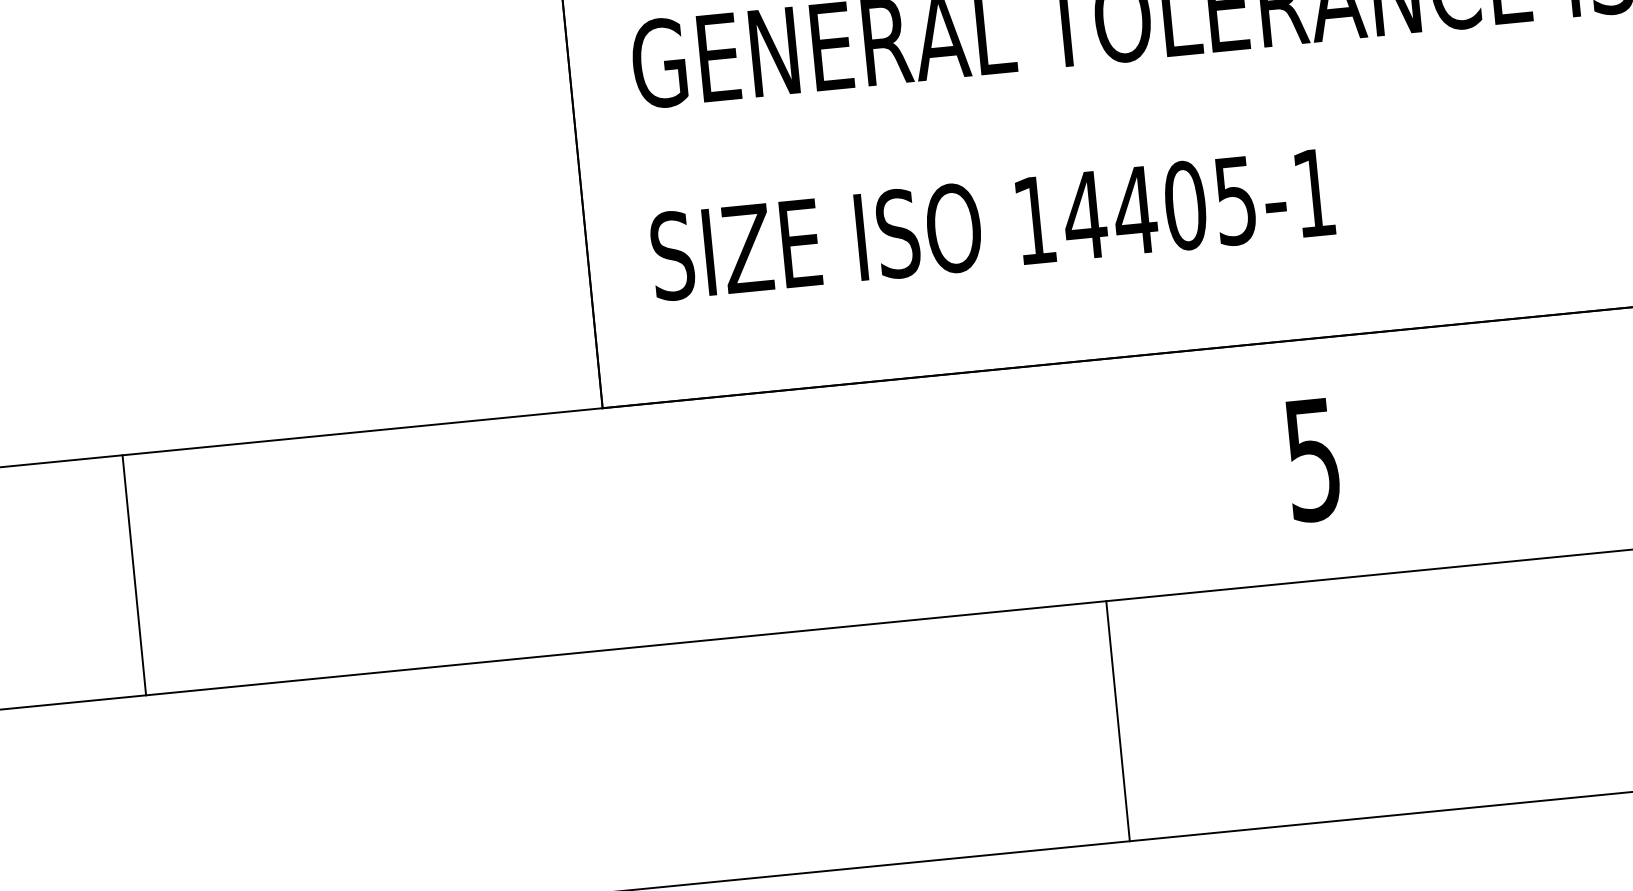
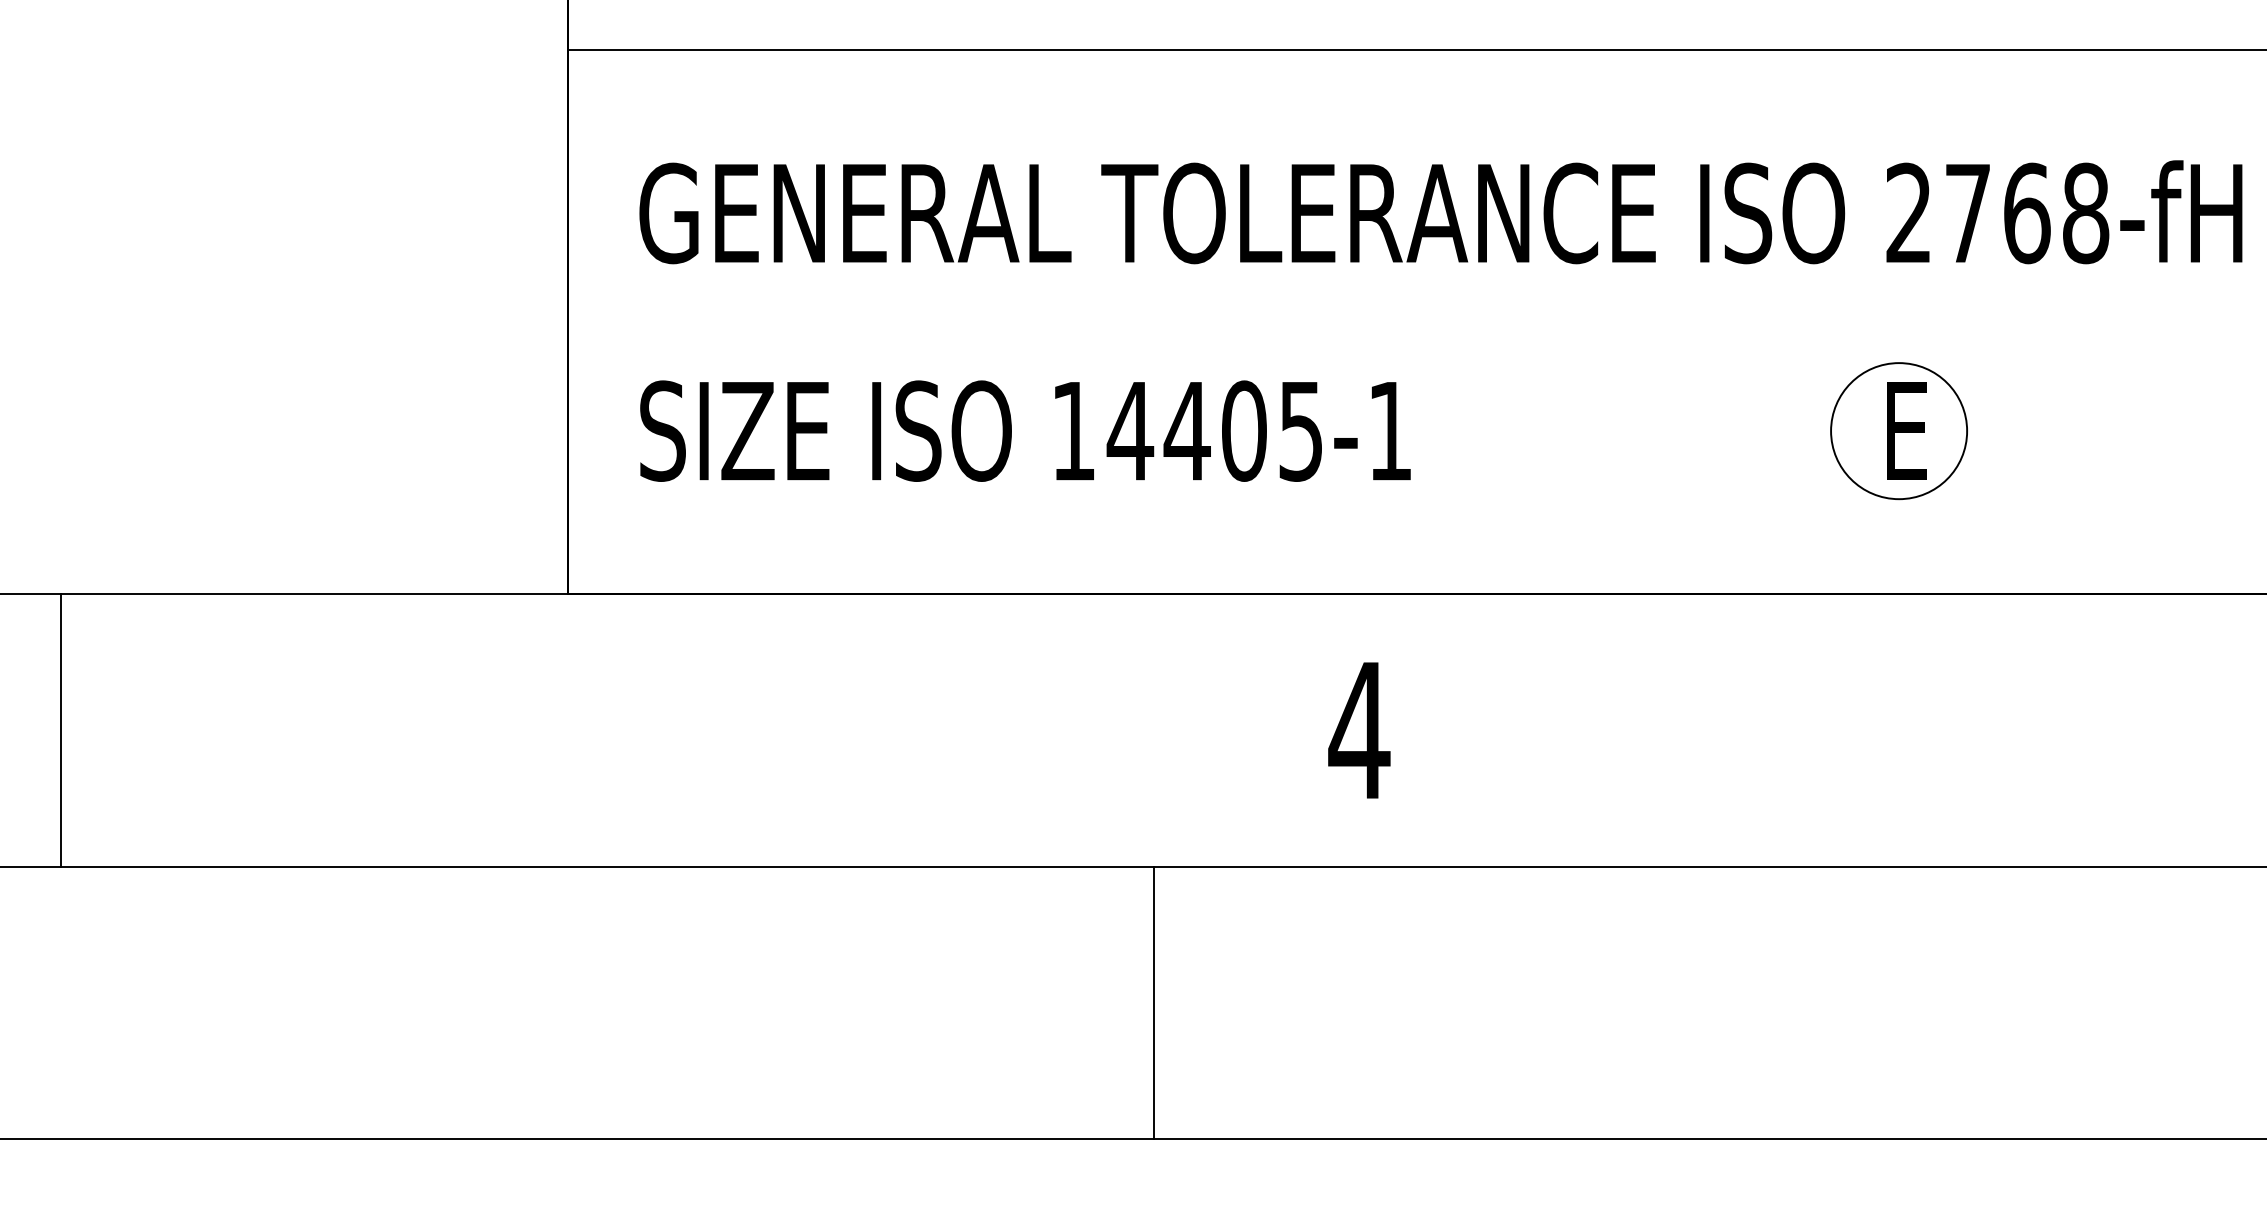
text: (1313, 460) -> (1359, 731), 5 -> 4
line: (134, 575) -> (61, 730), moved
line: (1117, 721) -> (1153, 1002), moved

